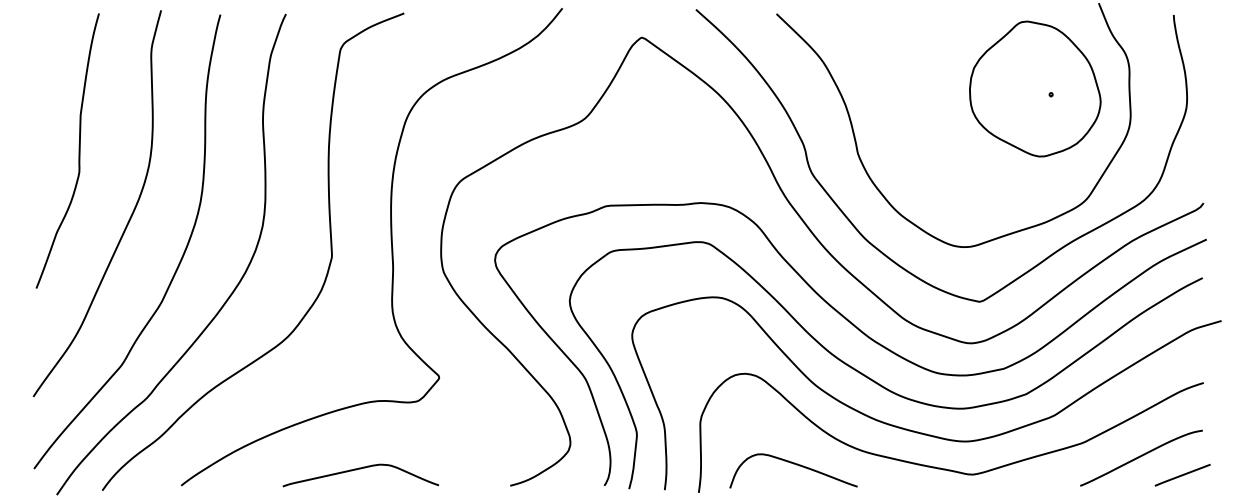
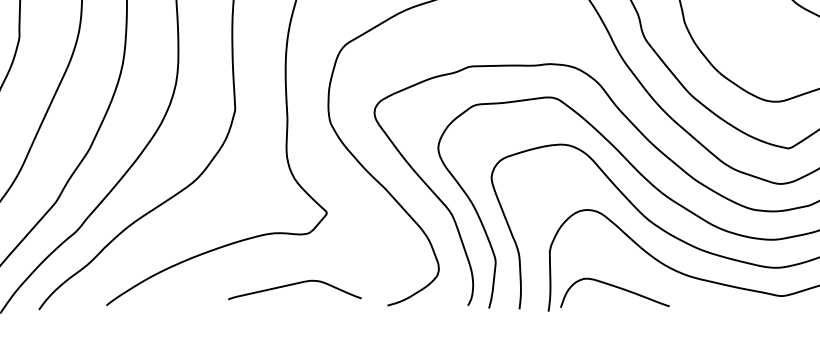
curve: (796, 465) -> (617, 288), moved
curve: (360, 469) -> (294, 284), moved

